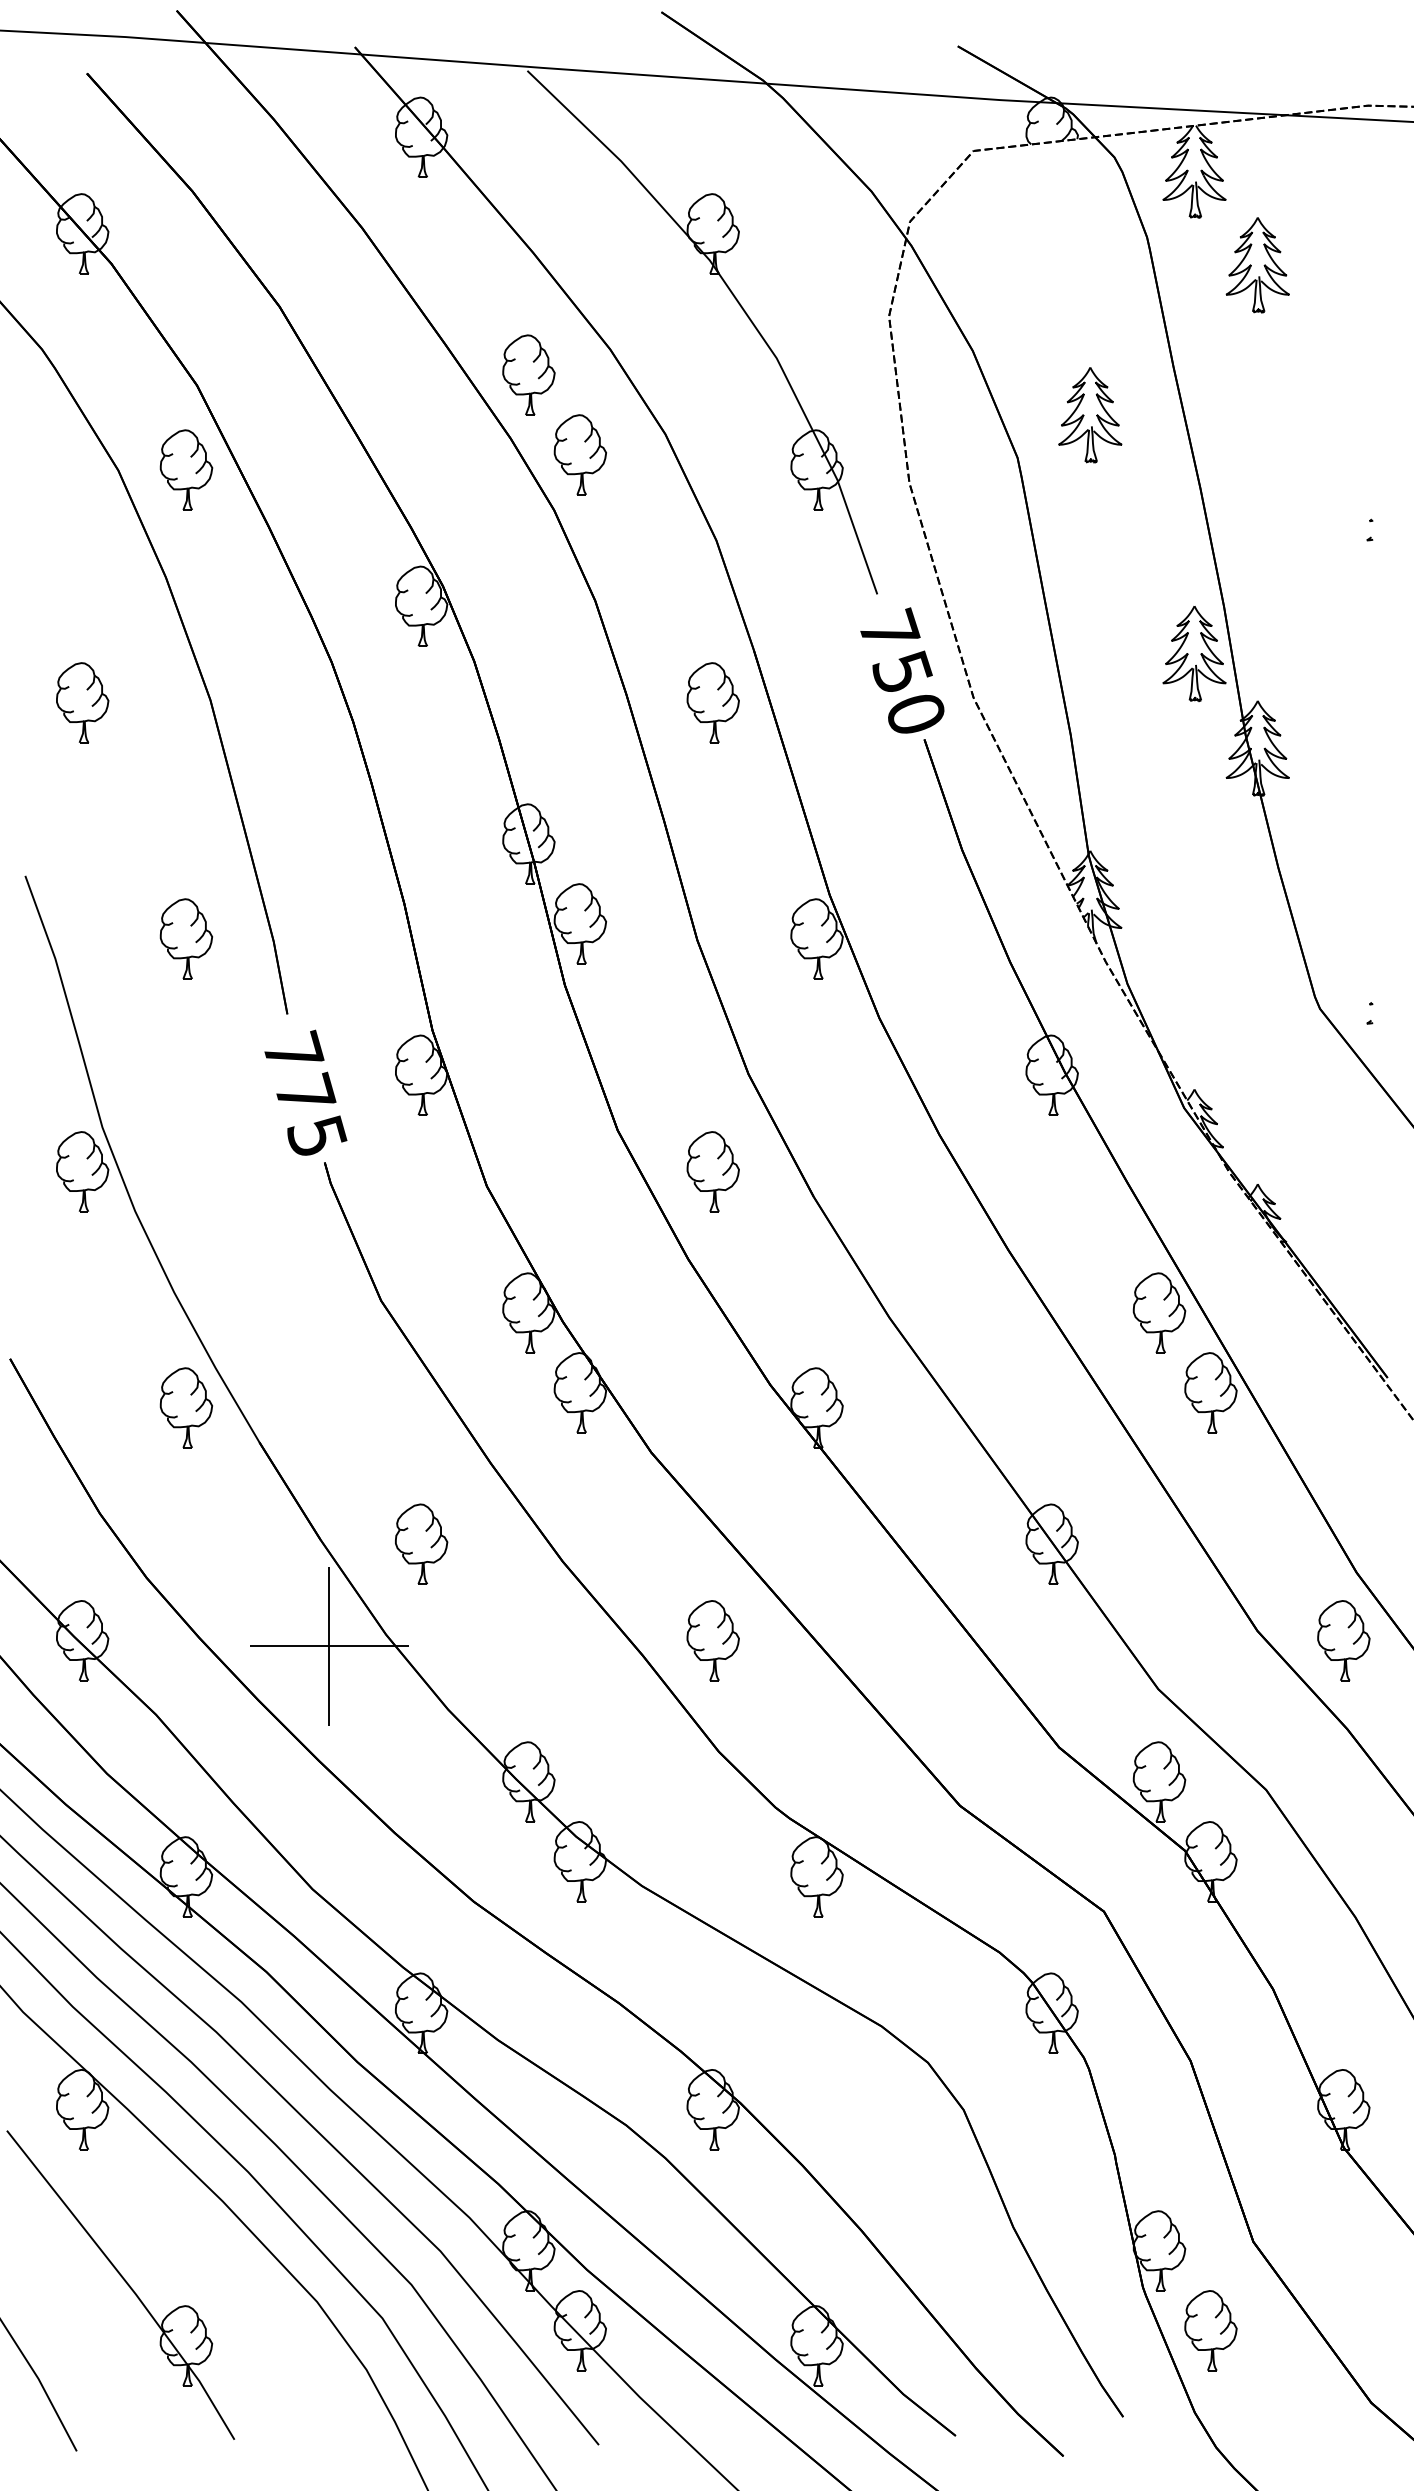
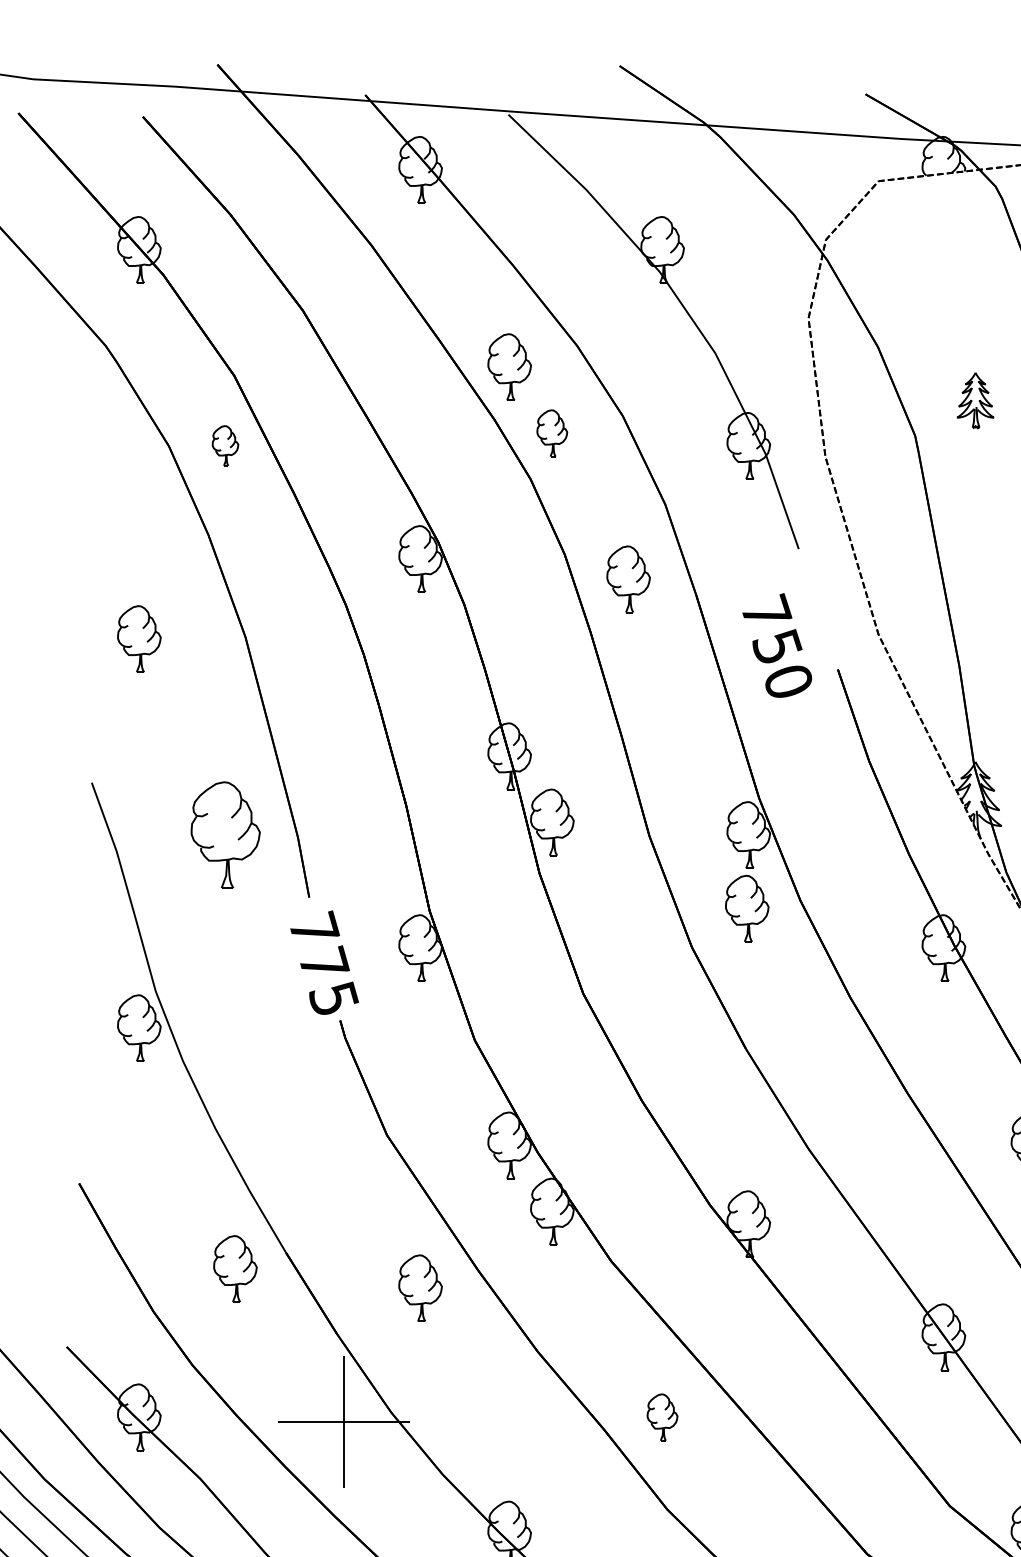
part: (1090, 415) -> (975, 400), size x0.7
part: (579, 454) -> (551, 433), size x0.7
part: (186, 469) -> (225, 445), size x0.6
text: (902, 670) -> (777, 645), moved
part: (712, 702) -> (627, 579), moved
part: (185, 938) -> (224, 834), size x1.6
part: (712, 1171) -> (746, 908), moved
part: (185, 1407) -> (234, 1268), moved
part: (421, 1543) -> (420, 1287), moved
part: (712, 1640) -> (662, 1417), size x0.7

